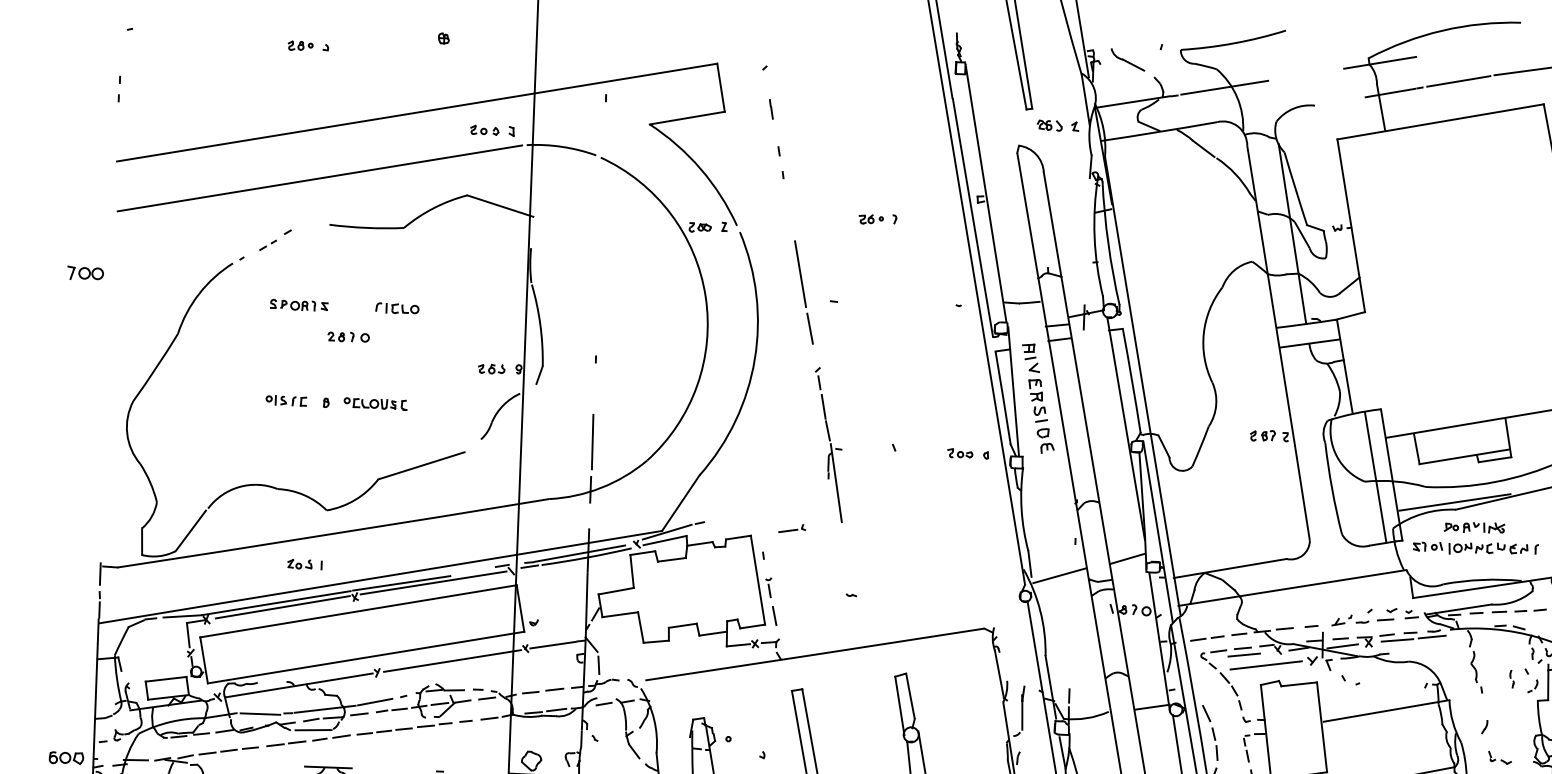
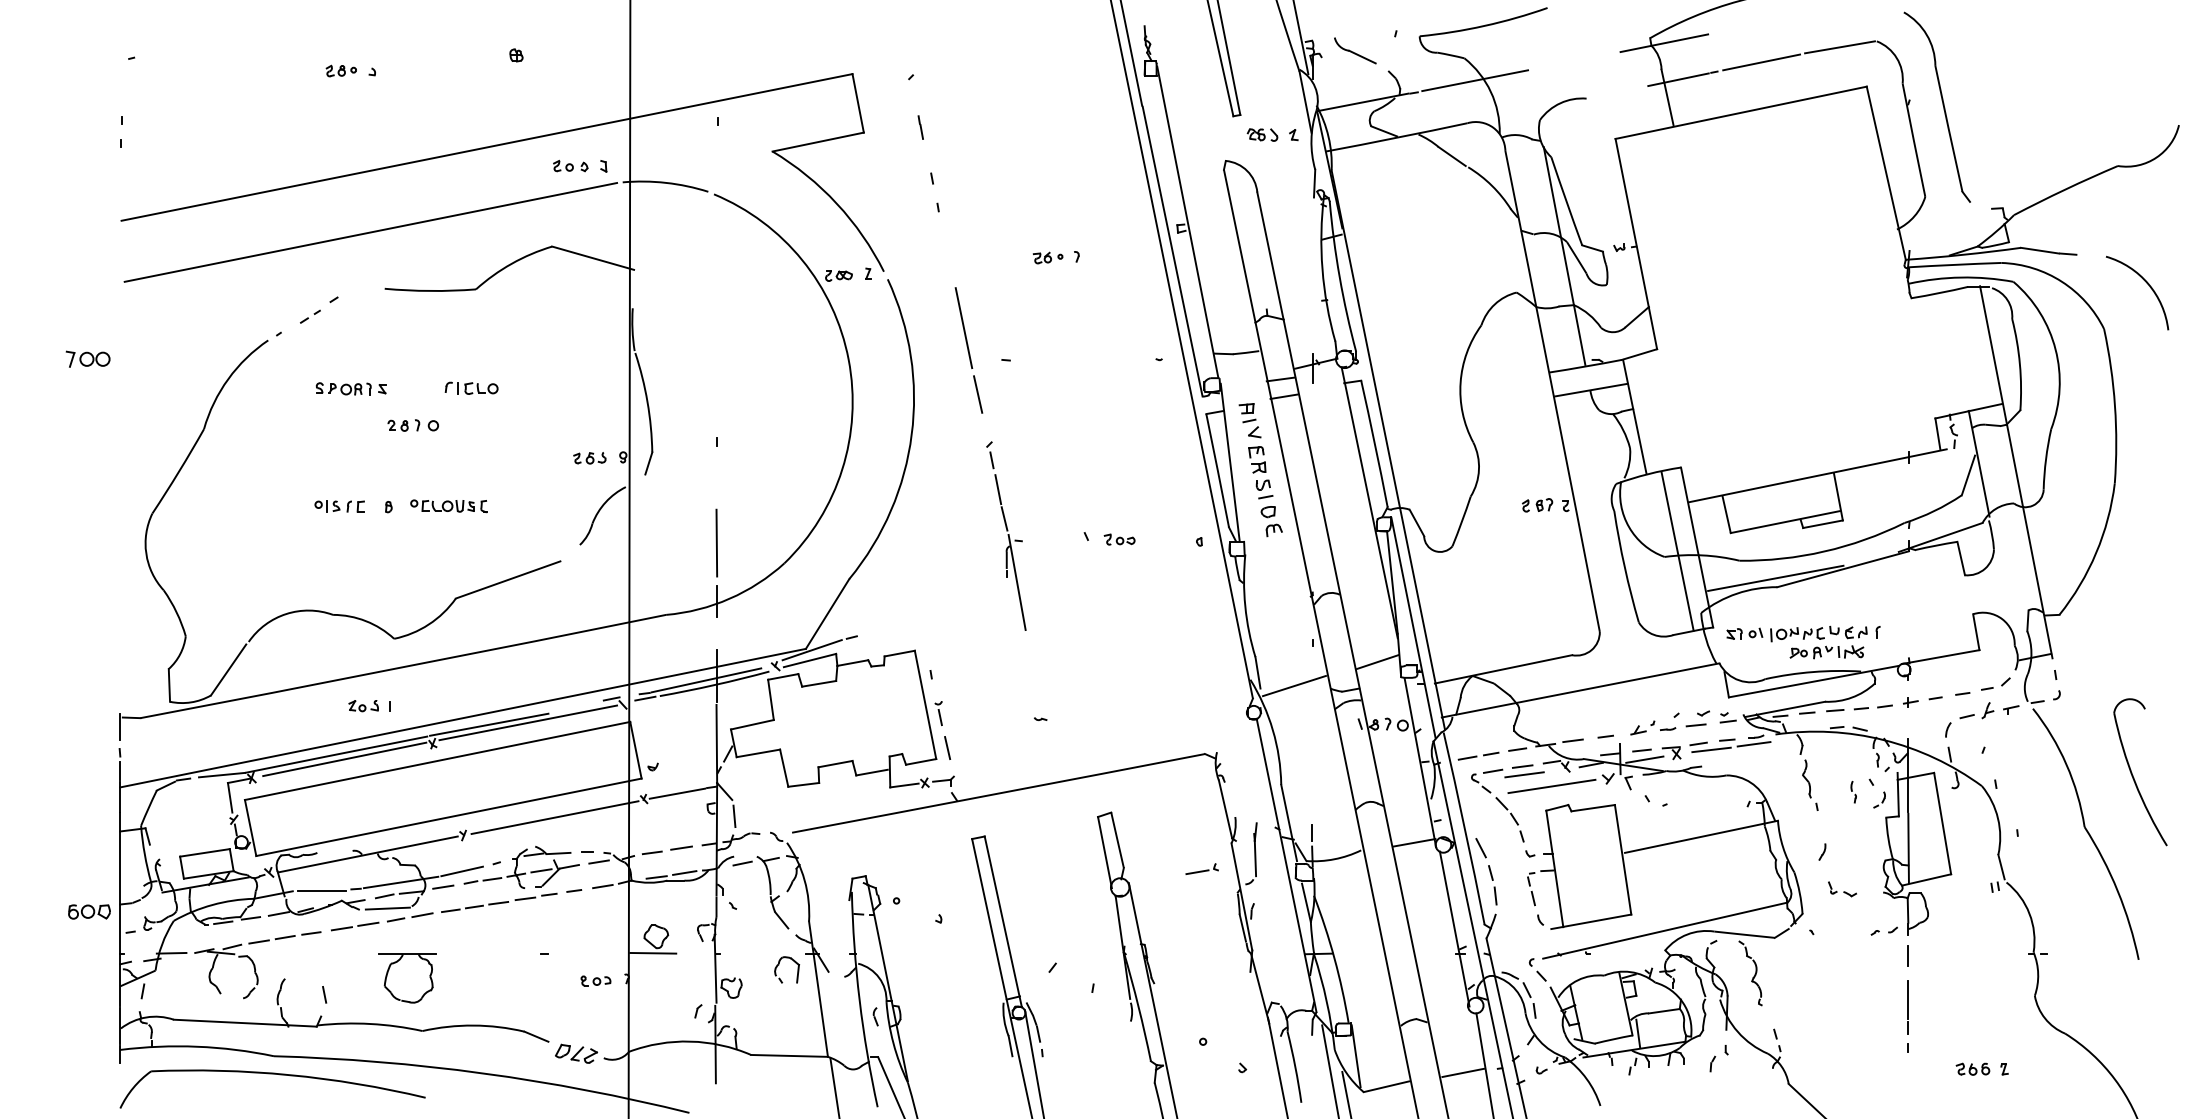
part: (960, 453) -> (1119, 539), moved
part: (1474, 527) -> (1826, 652), moved
part: (791, 528) -> (1201, 868), moved
part: (66, 757) -> (89, 911), moved

